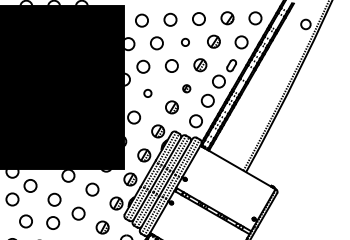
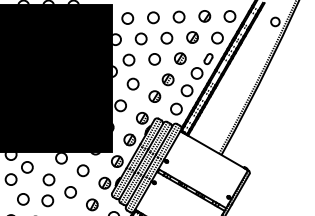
circle: (184, 41) -> (166, 37), size x1.67
part: (186, 88) -> (167, 79), size x1.67
circle: (147, 92) -> (132, 83), size x1.67

